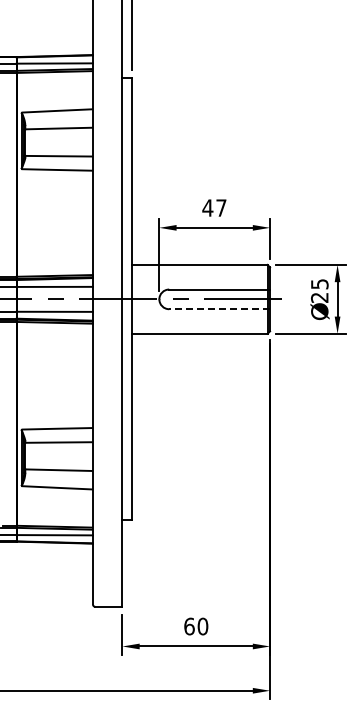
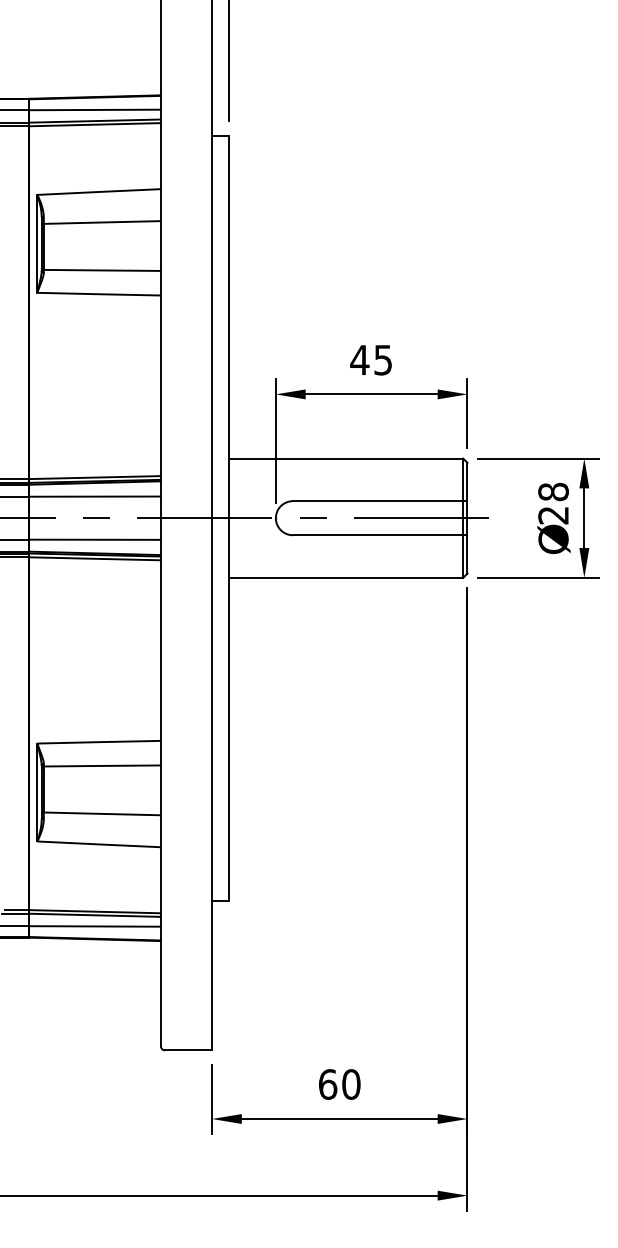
text: (221, 207) -> (383, 359), 47 -> 45
text: (319, 284) -> (553, 492), 25 -> 28
line: (219, 309) -> (379, 535), dashed -> solid

